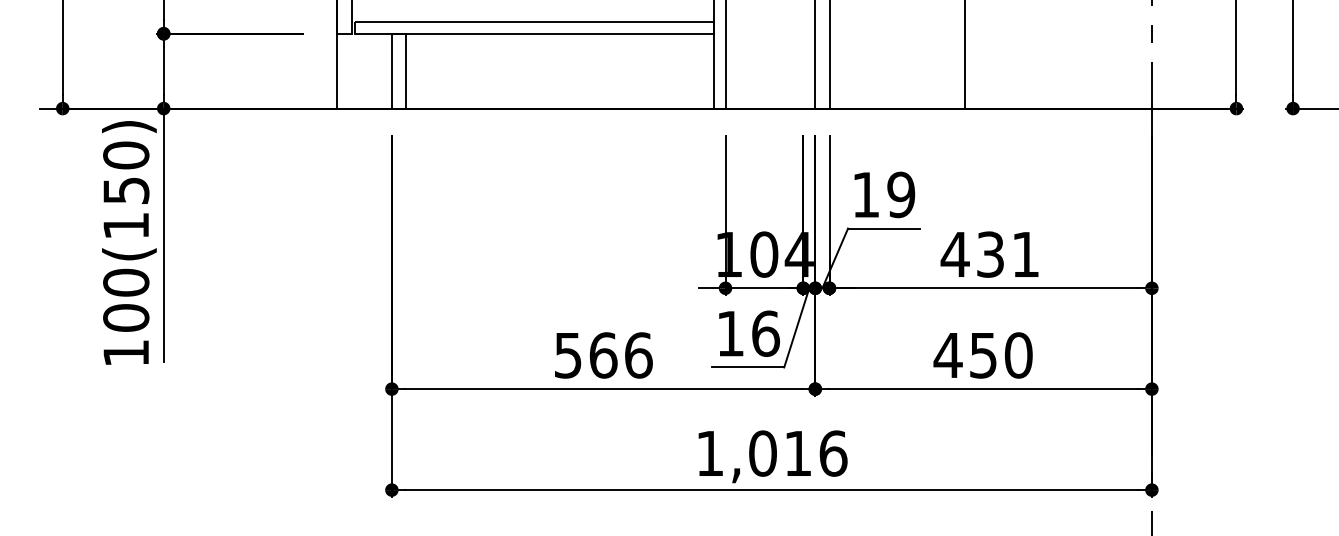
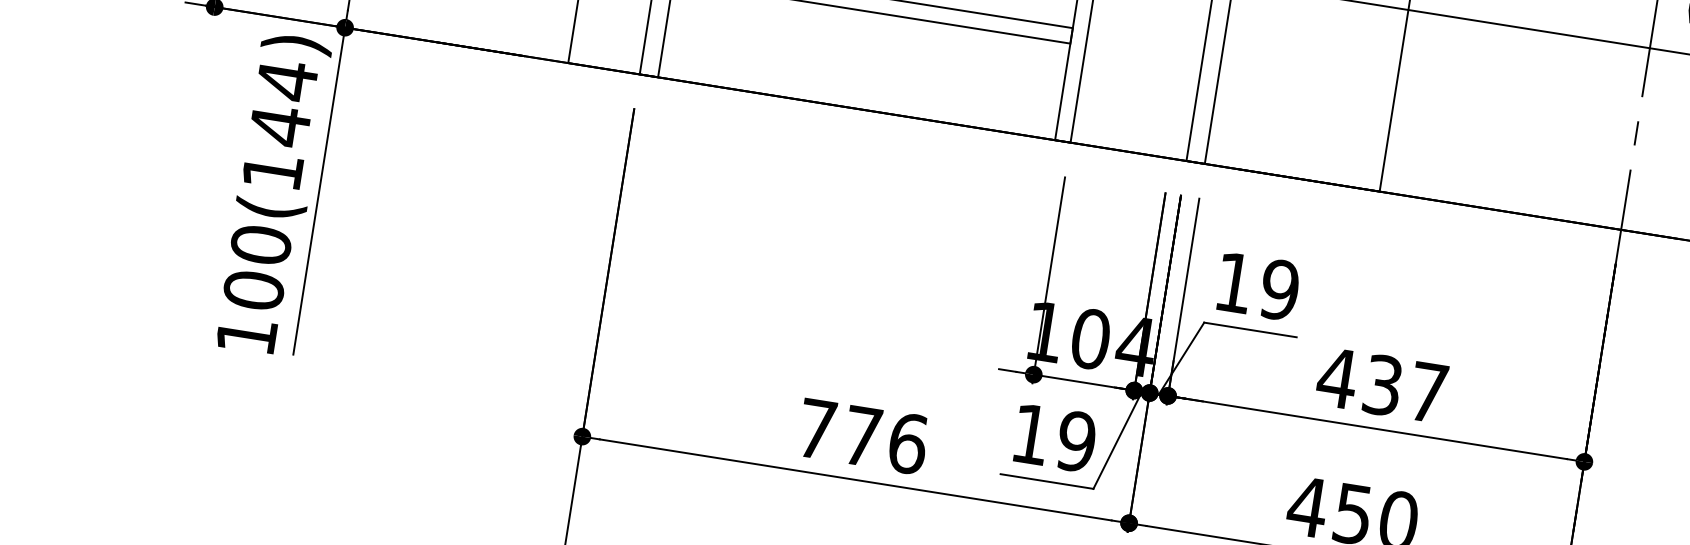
text: (126, 173) -> (283, 103), 100(150) -> 100(144)
text: (1025, 254) -> (1428, 392), 431 -> 437
text: (765, 333) -> (1076, 441), 16 -> 19
text: (586, 355) -> (840, 433), 566 -> 776

